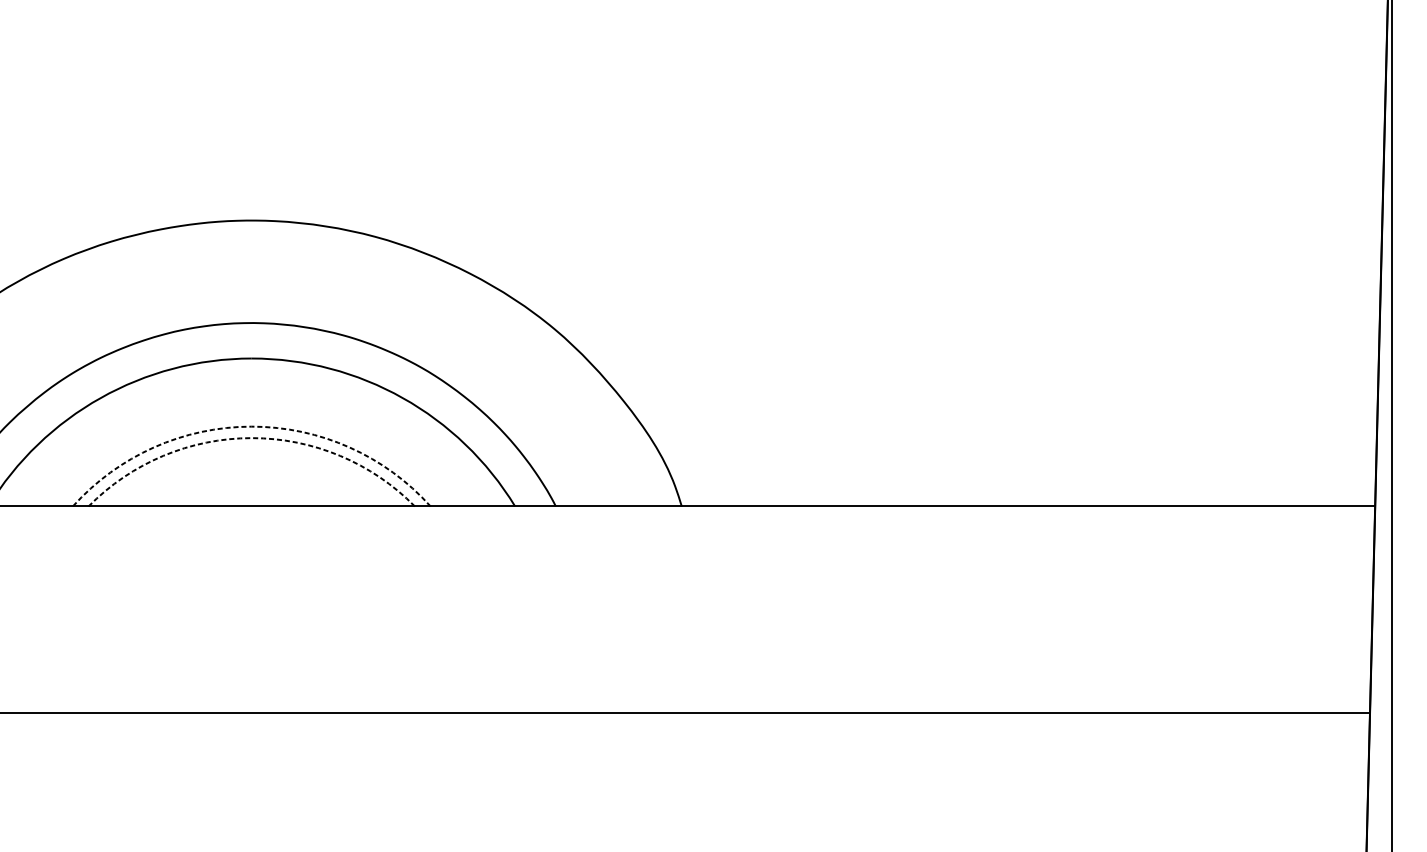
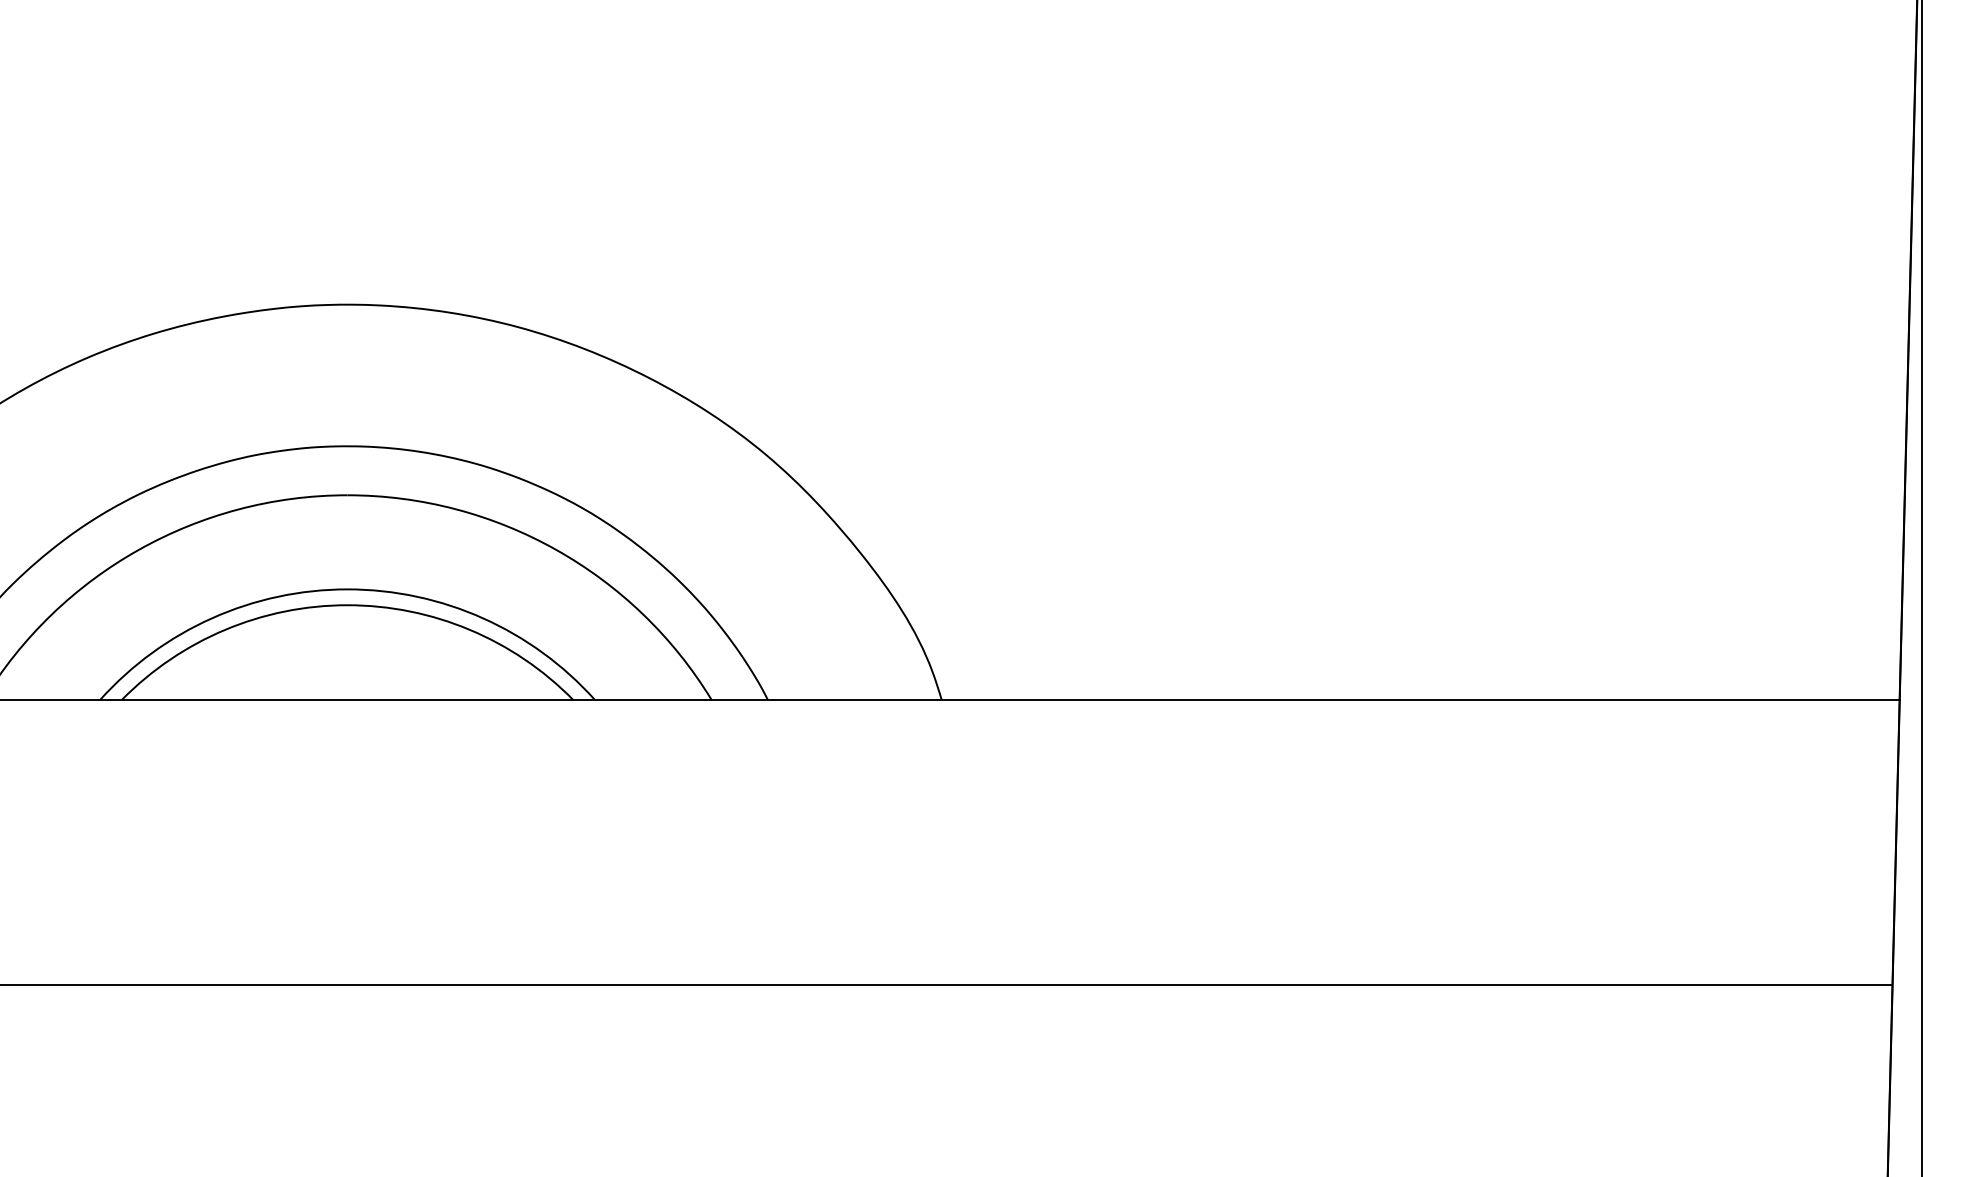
arc: (251, 426) -> (347, 589), dashed -> solid
arc: (251, 438) -> (347, 605), dashed -> solid

